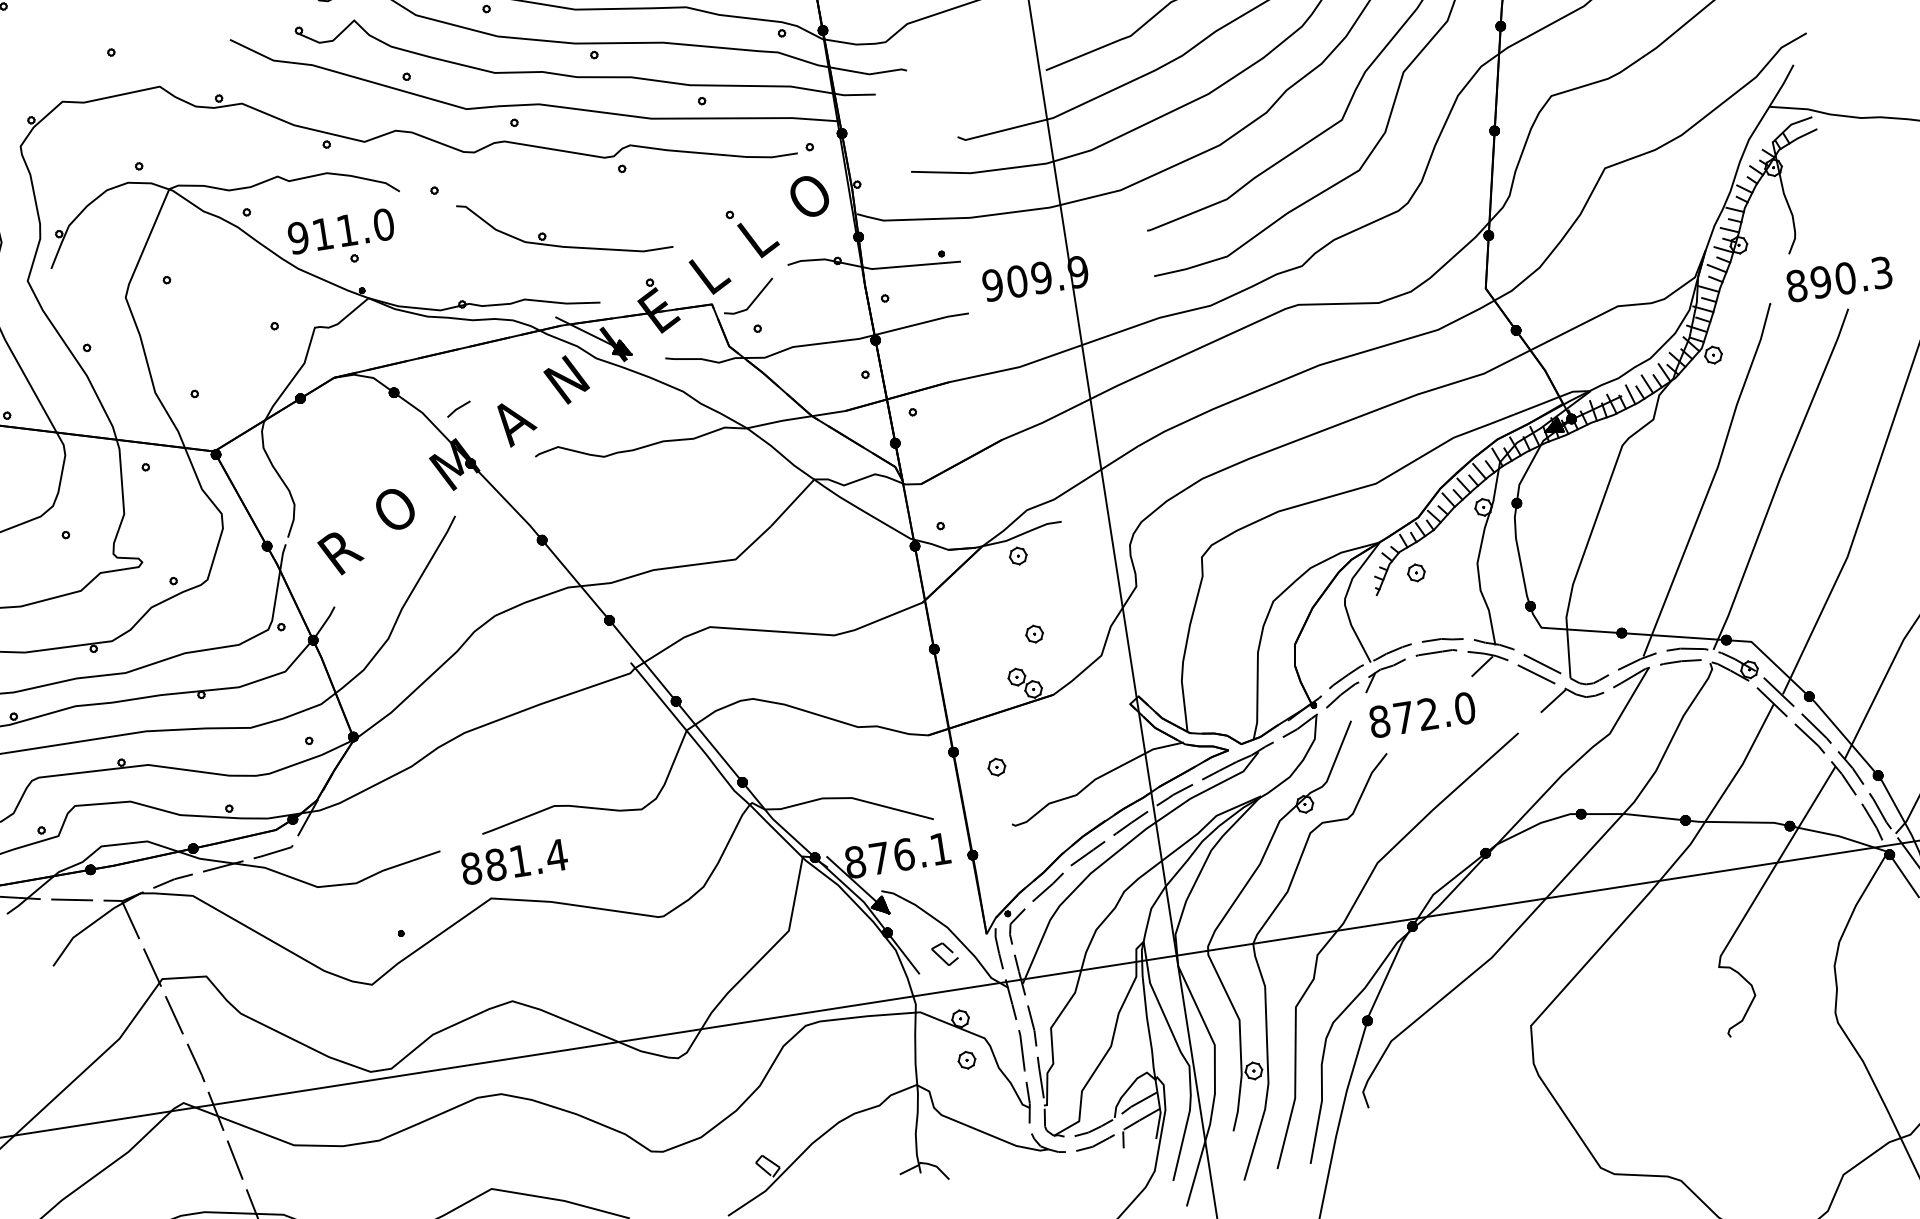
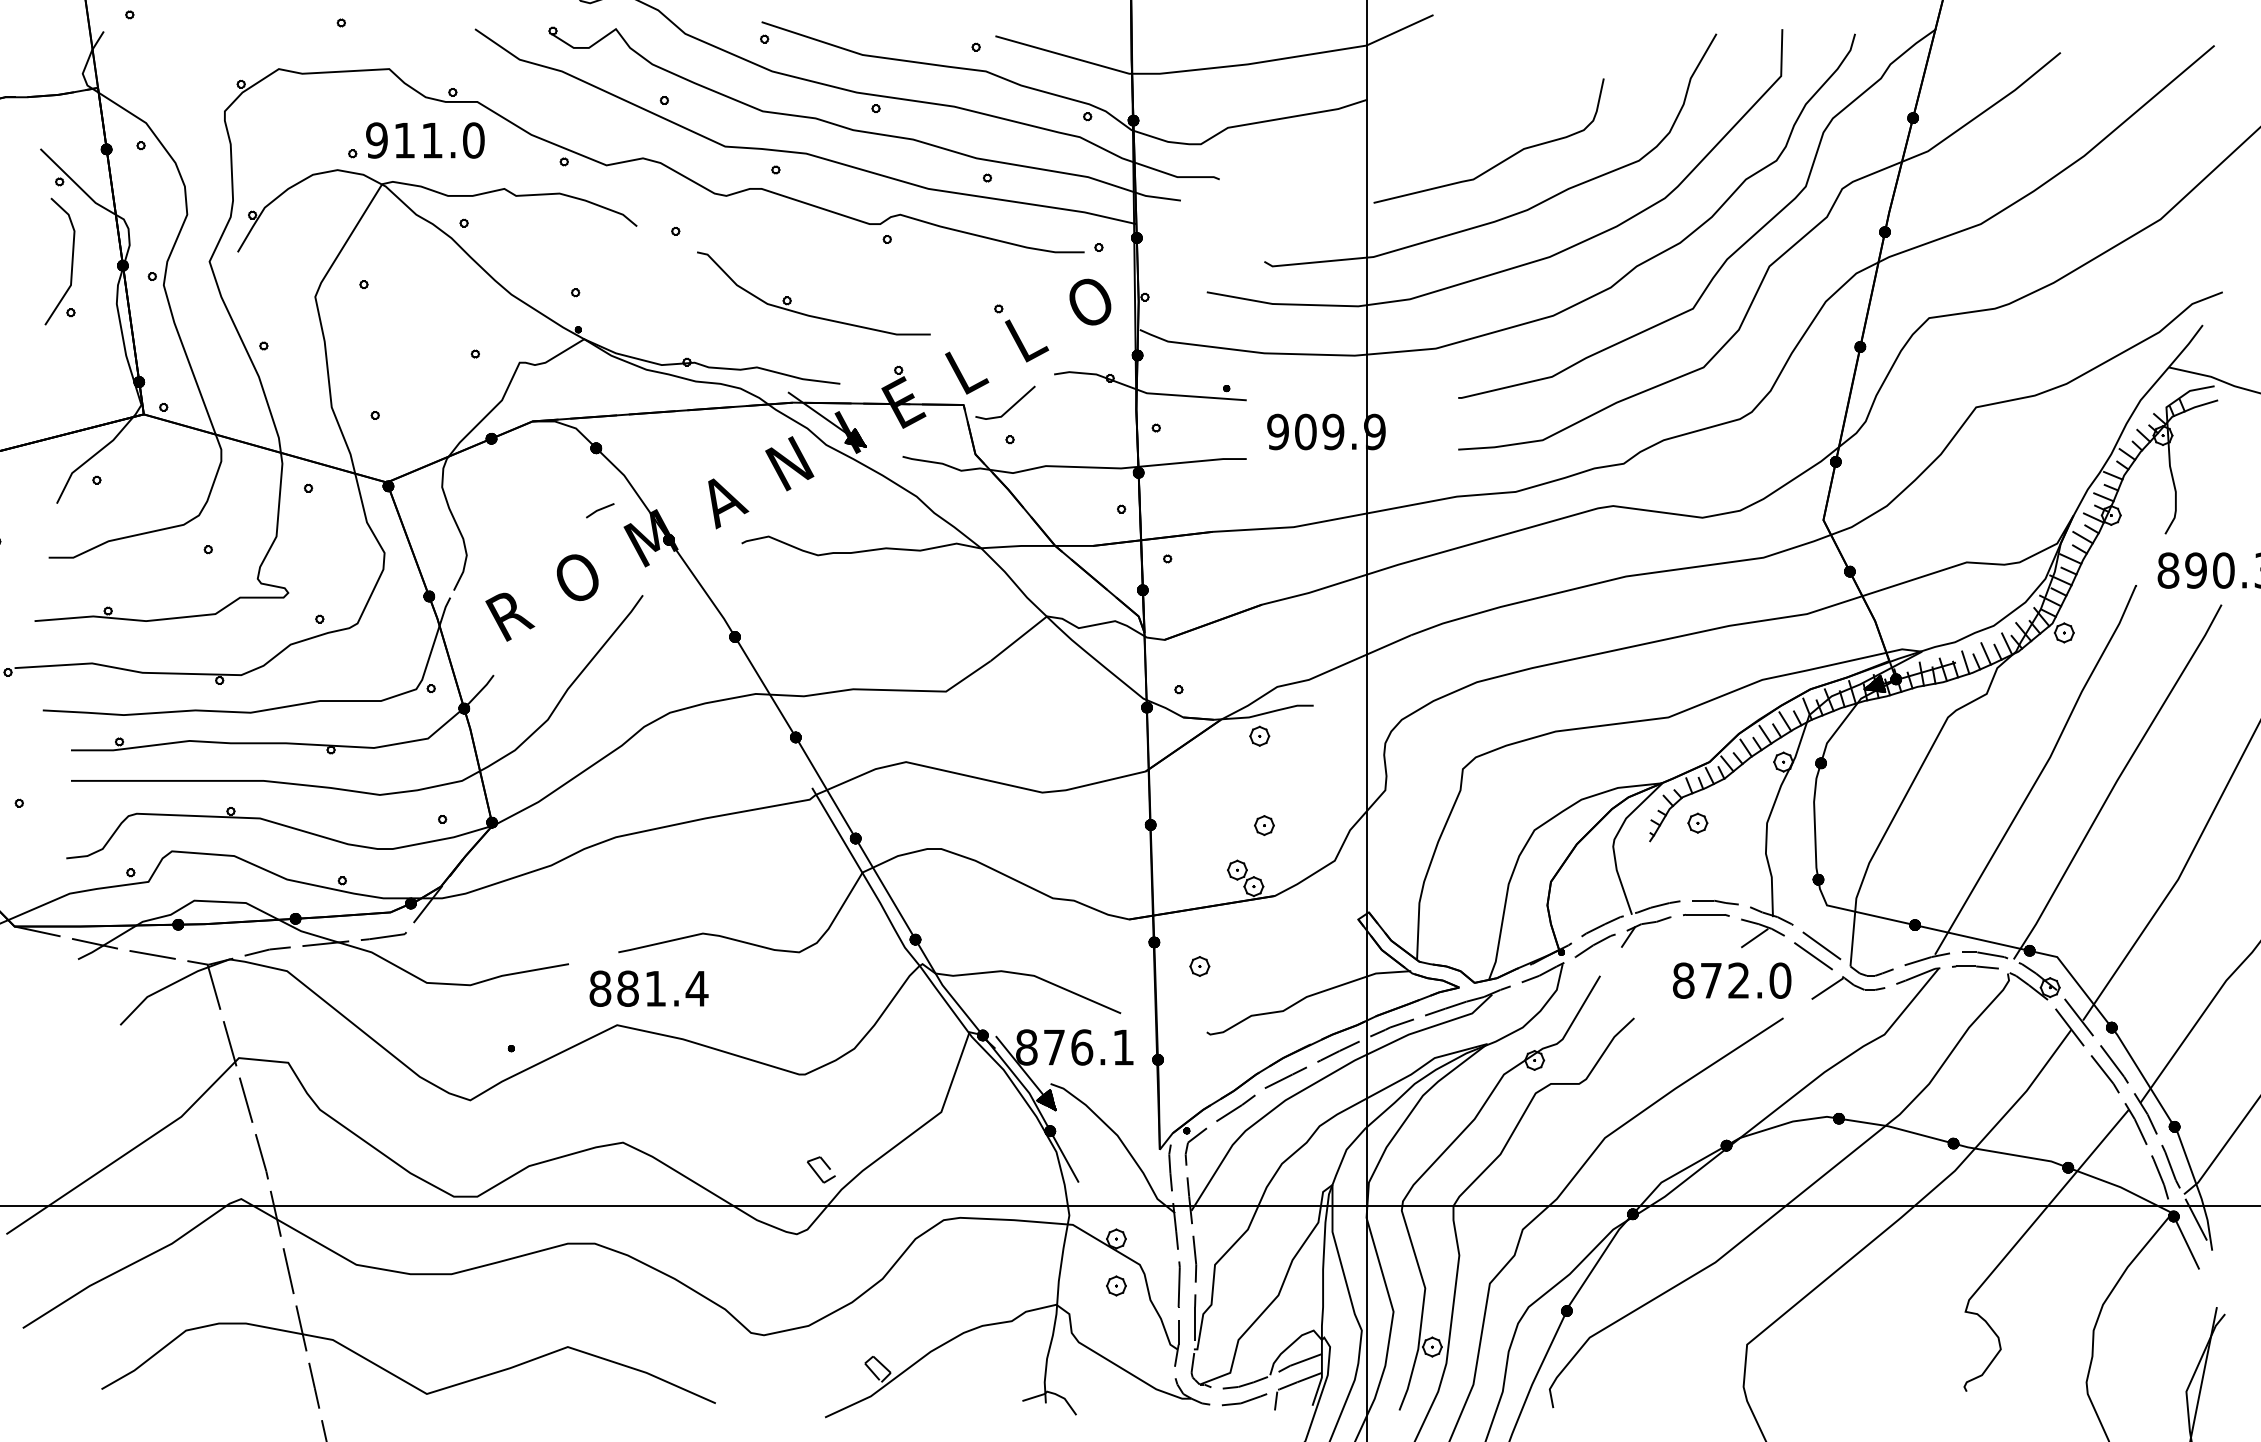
text: (341, 231) -> (425, 140), moved
line: (459, 409) -> (600, 510), moved
text: (1422, 714) -> (1732, 980), moved
part: (945, 953) -> (821, 1169), moved

